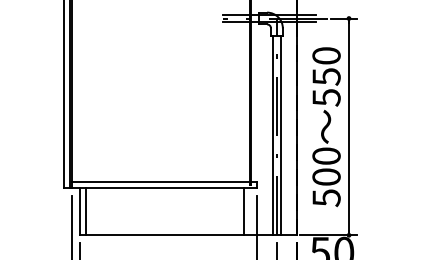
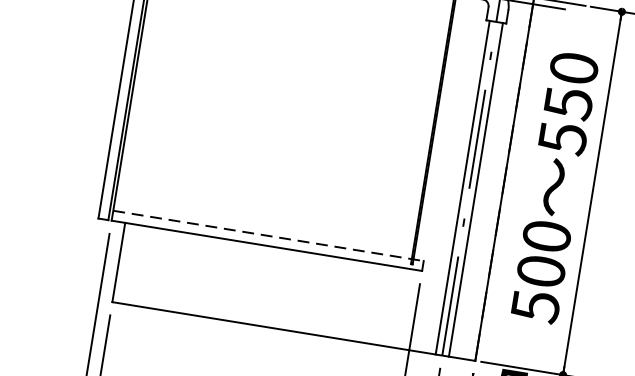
line: (164, 182) -> (268, 236), solid -> dashed
line: (85, 211) -> (127, 263), removed
line: (243, 211) -> (392, 306), removed

